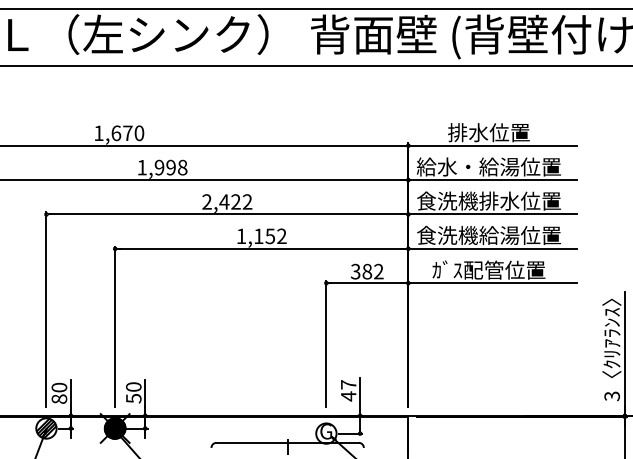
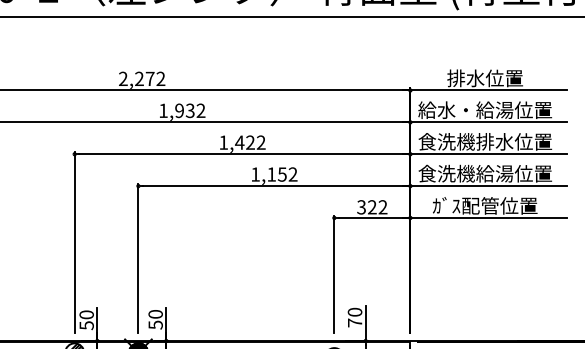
text: (119, 133) -> (142, 79), 1,670 -> 2,272
text: (176, 167) -> (195, 110), 1,998 -> 1,932
text: (206, 201) -> (223, 142), 2,422 -> 1,422
text: (367, 271) -> (372, 207), 382 -> 322
text: (348, 390) -> (354, 317), 47 -> 70
text: (59, 399) -> (86, 325), 80 -> 50

